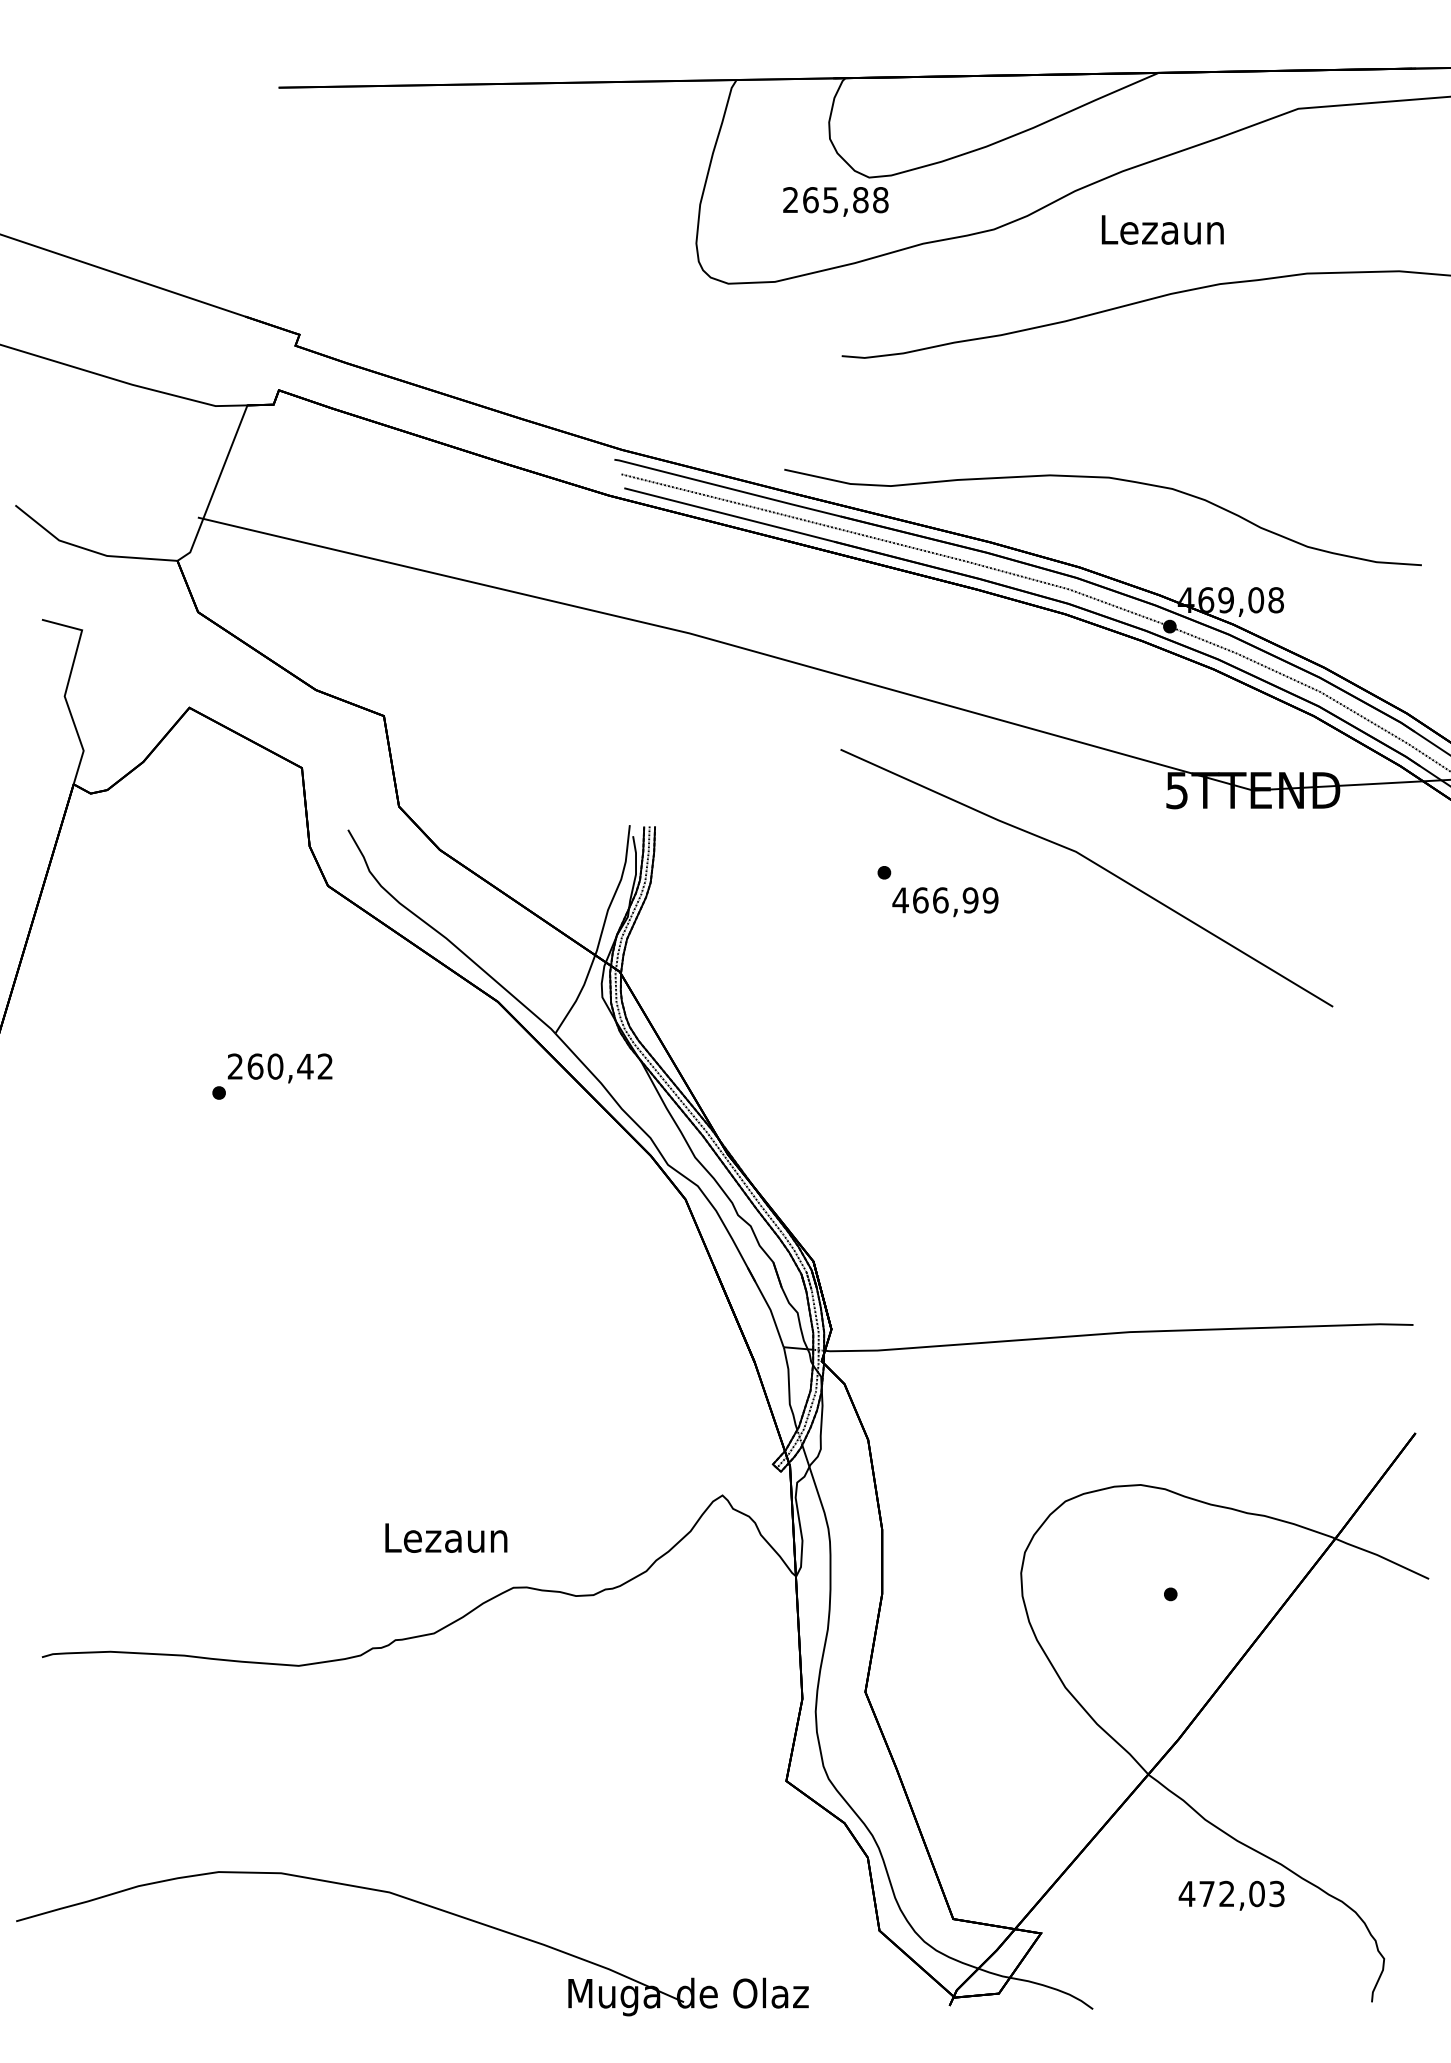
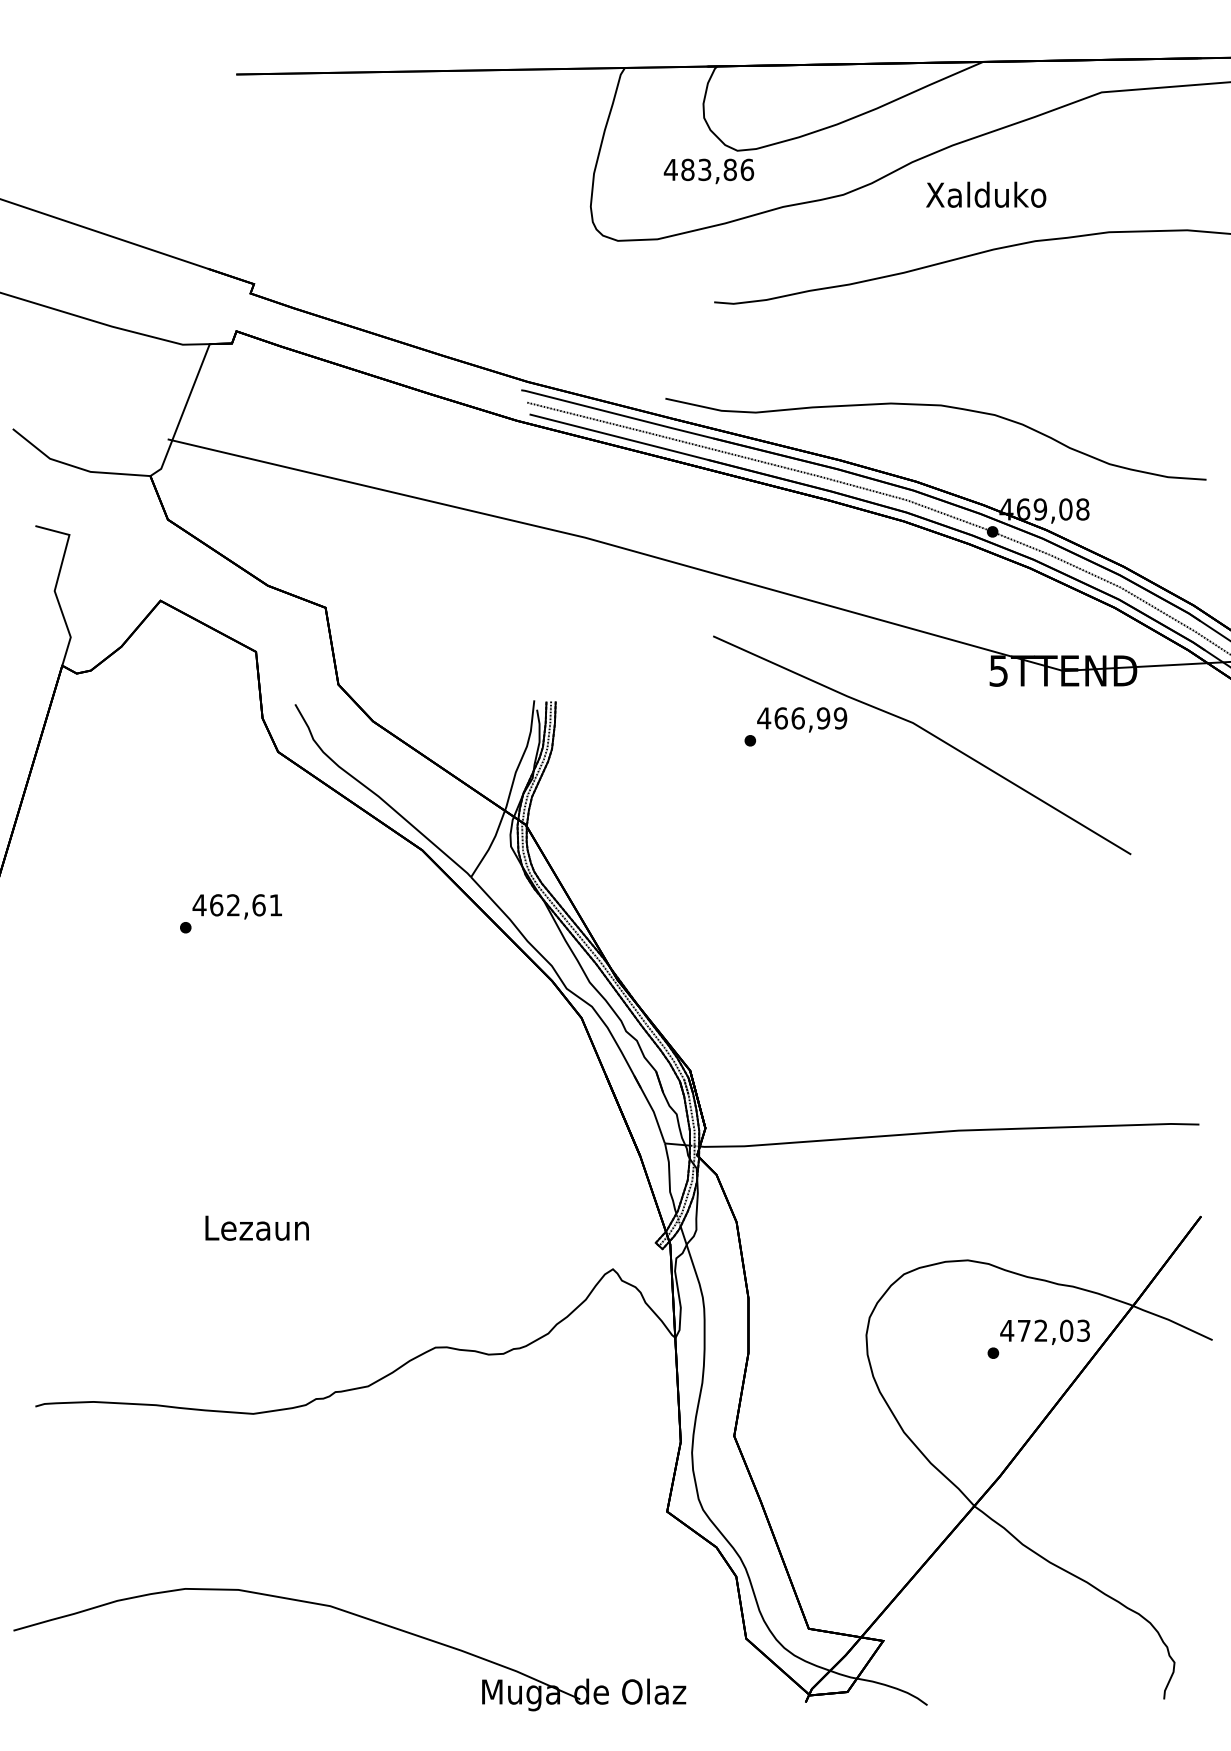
text: (835, 200) -> (708, 170), 265,88 -> 483,86
text: (1162, 229) -> (986, 194), Lezaun -> Xalduko
text: (945, 902) -> (802, 720), moved
text: (279, 1066) -> (236, 905), 260,42 -> 462,61
text: (446, 1537) -> (257, 1227), moved
text: (1231, 1895) -> (1044, 1332), moved

